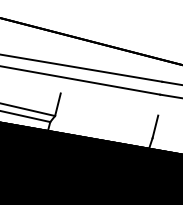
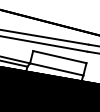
line: (108, 105) -> (59, 57), added
line: (103, 127) -> (56, 69), added

